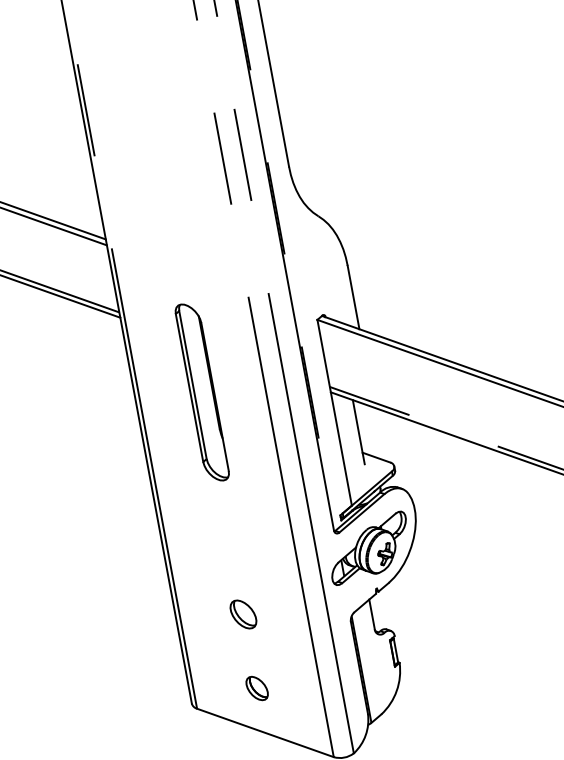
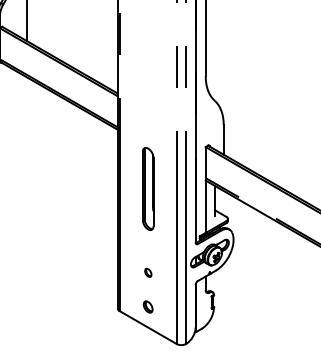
part: (202, 391) -> (148, 188), moved
part: (244, 613) -> (148, 272), size x0.6

